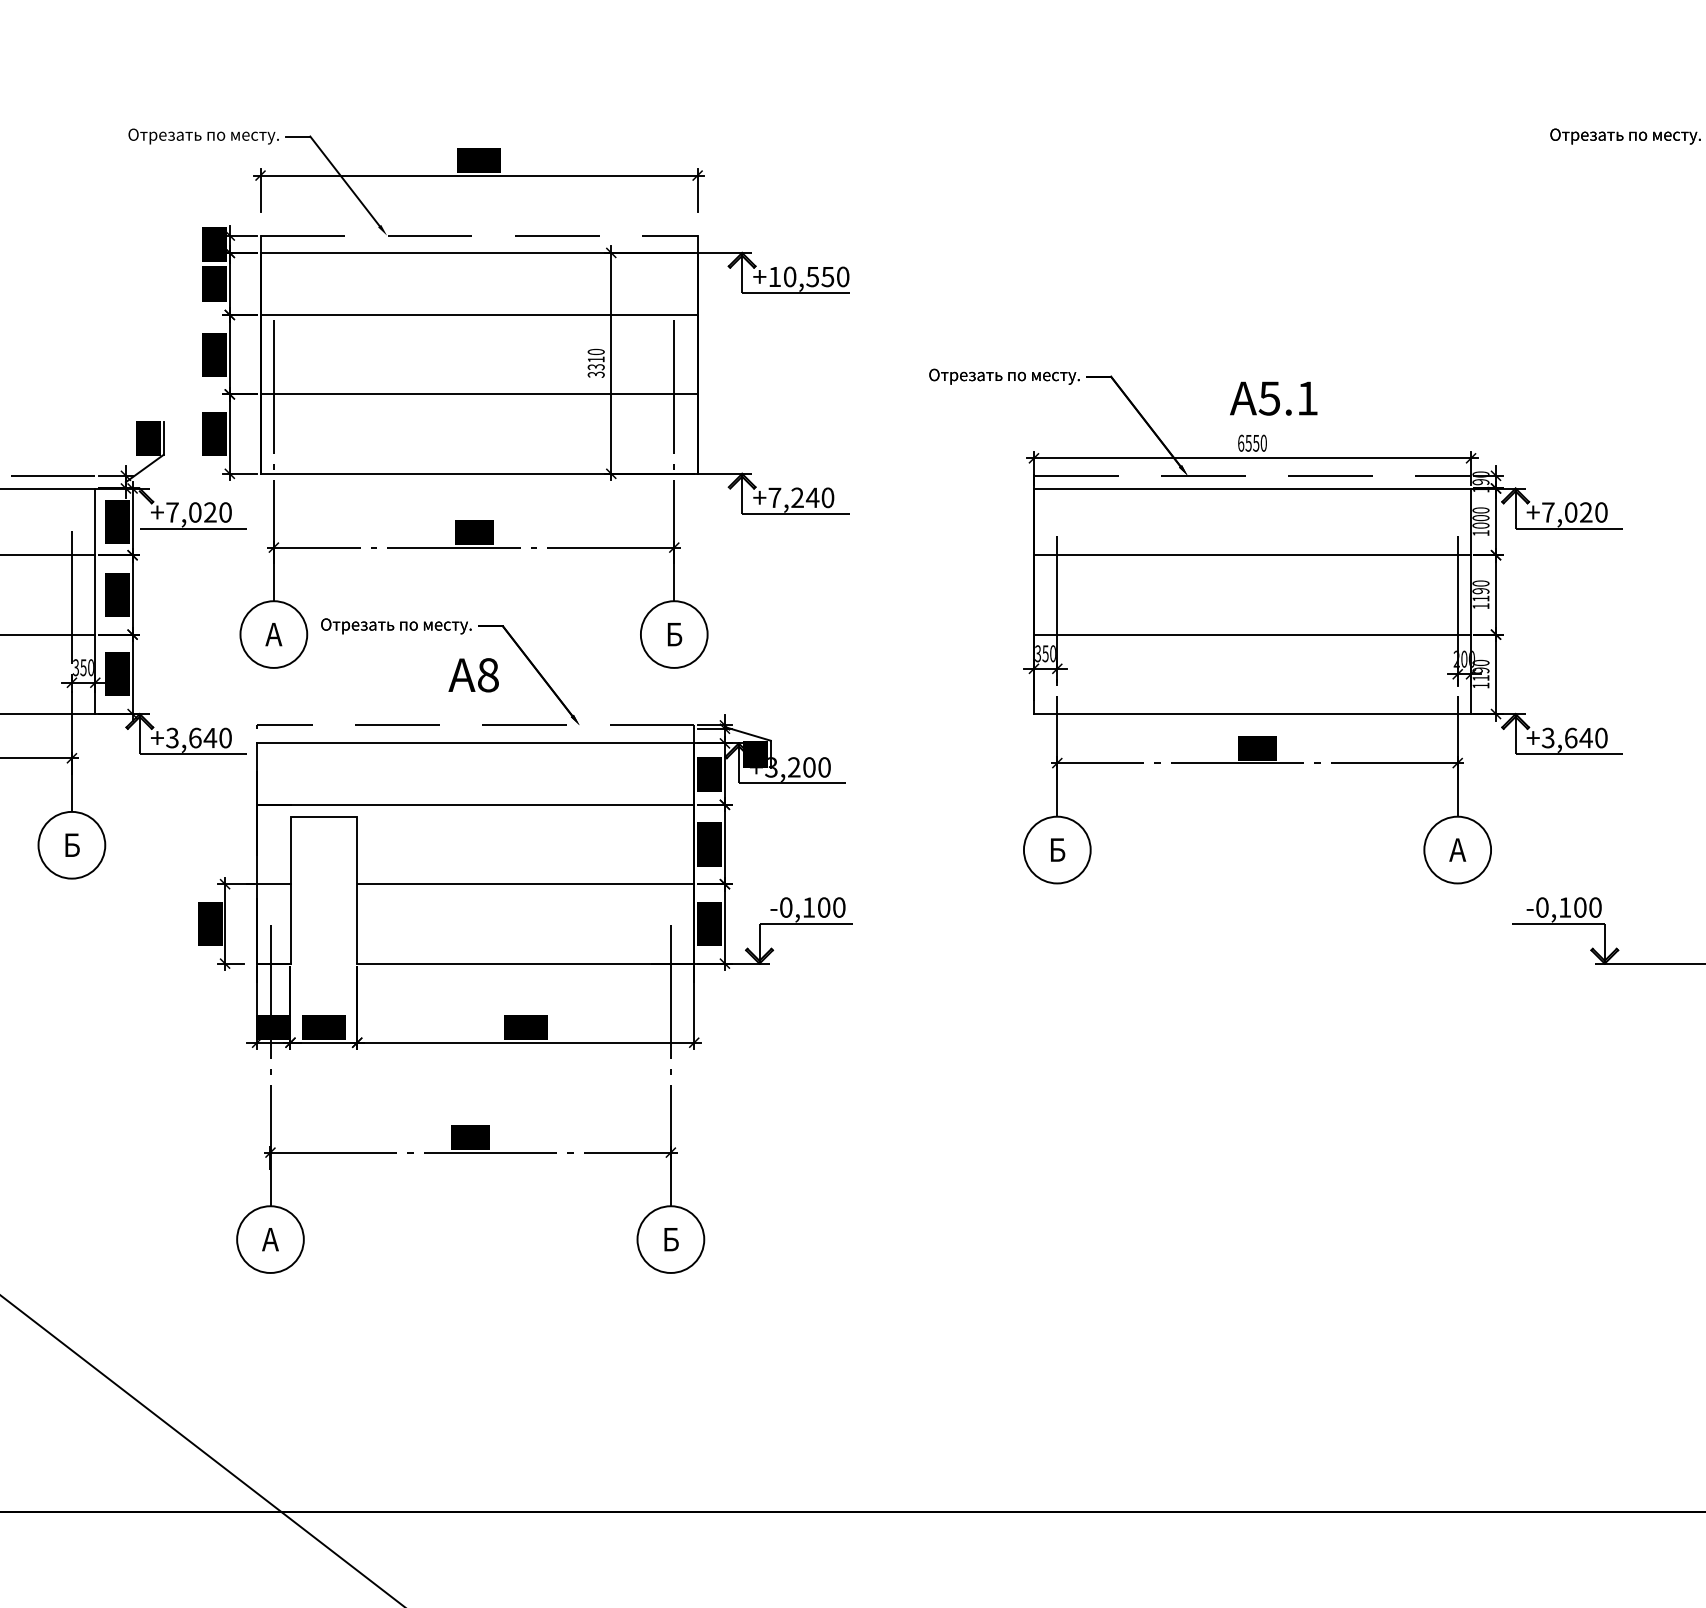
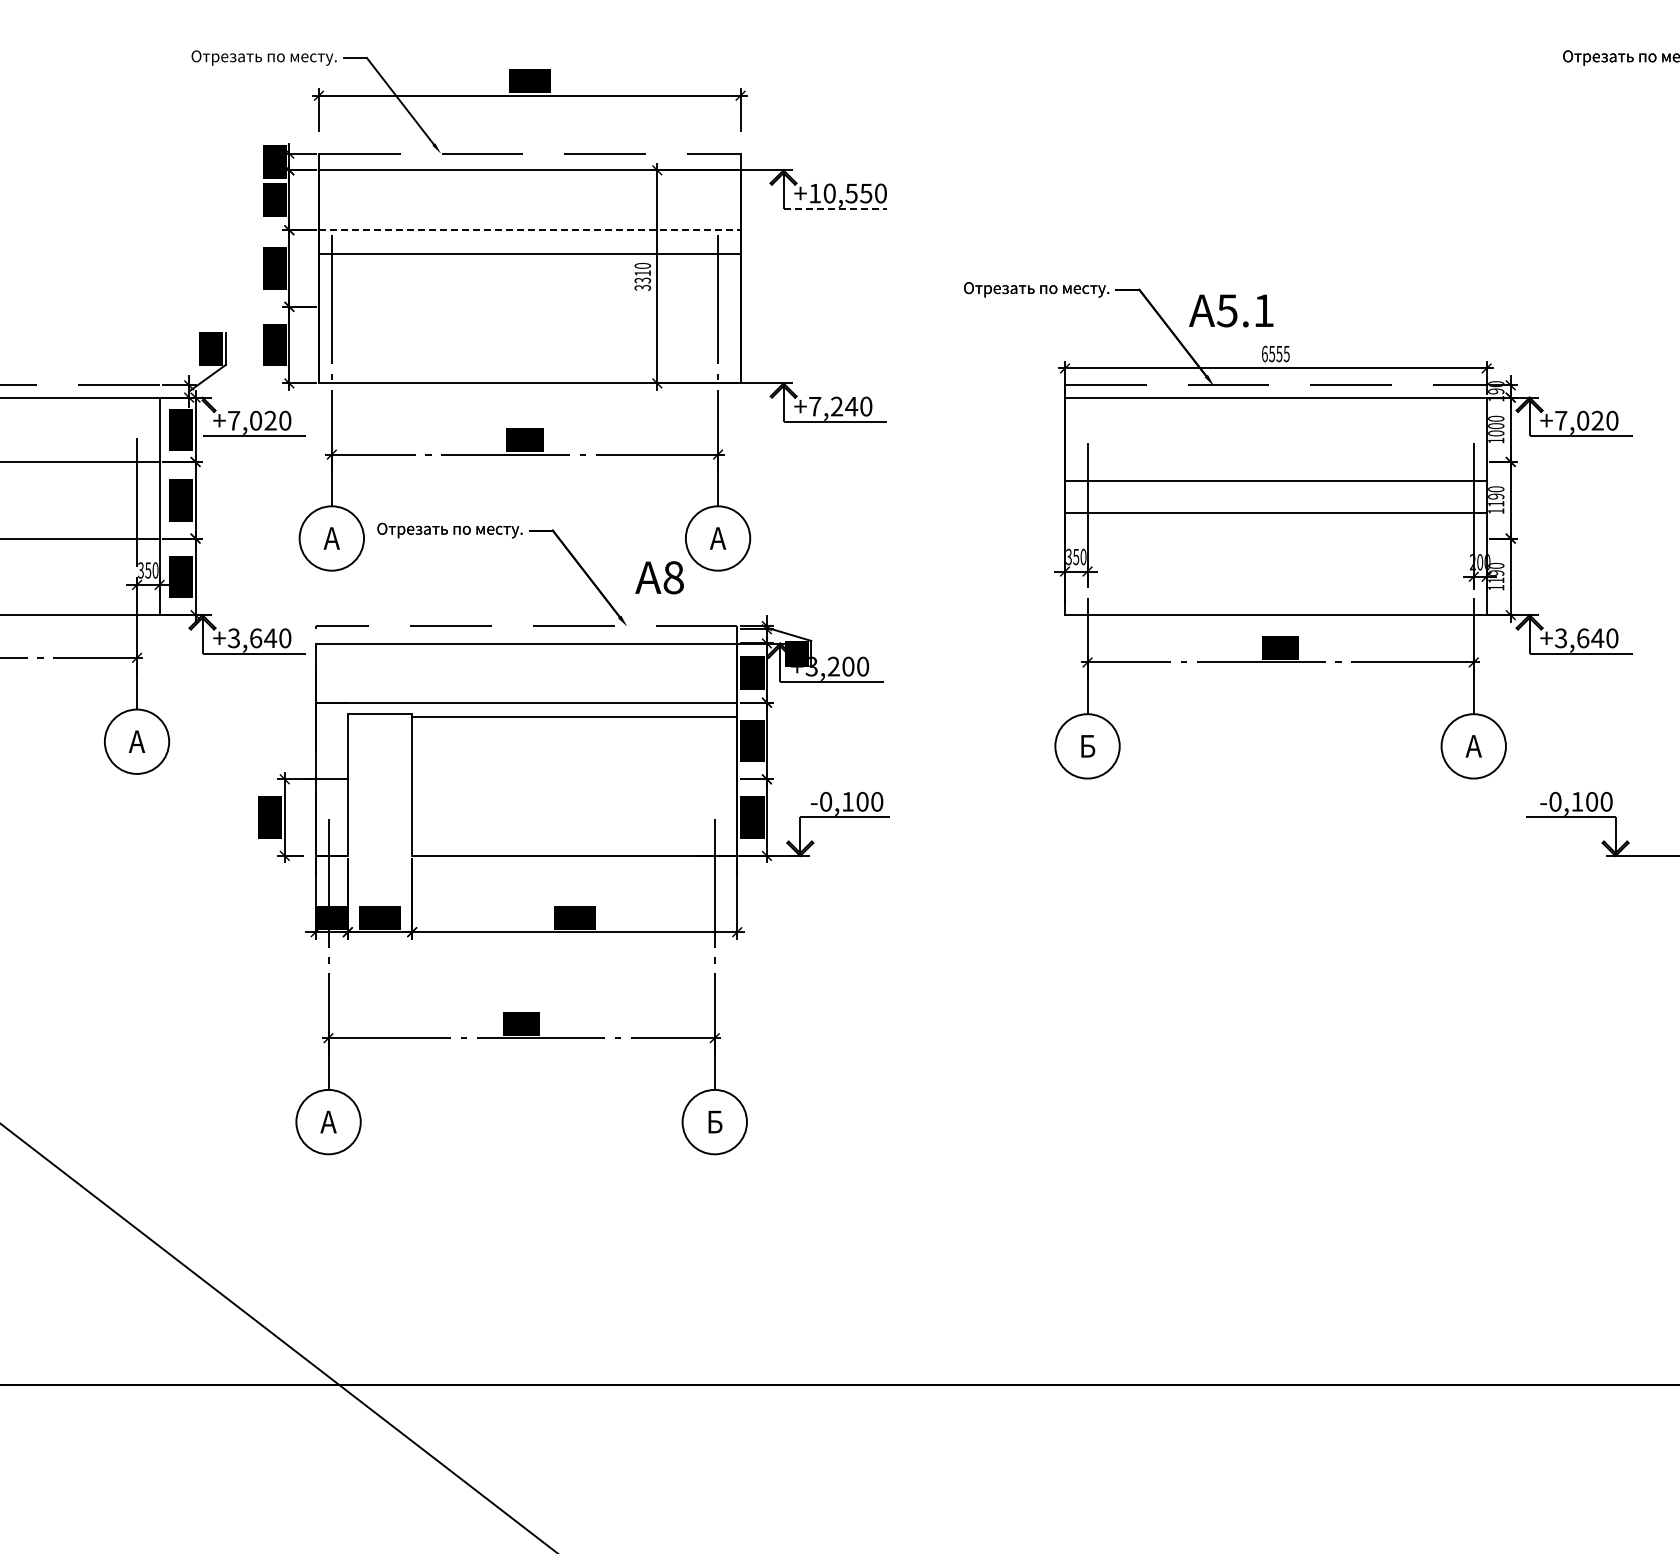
line: (796, 293) -> (835, 209), solid -> dashed
line: (478, 315) -> (529, 230), solid -> dashed
line: (478, 394) -> (529, 253), moved
text: (1273, 398) -> (1231, 310), moved
text: (1263, 442) -> (1286, 353), 6550 -> 6555
line: (1252, 554) -> (1275, 512), moved
text: (674, 634) -> (718, 538), Б -> А
line: (1252, 634) -> (1275, 480), moved
text: (473, 675) -> (659, 577), moved
text: (71, 845) -> (136, 741), Б -> А
line: (525, 884) -> (574, 717), moved

